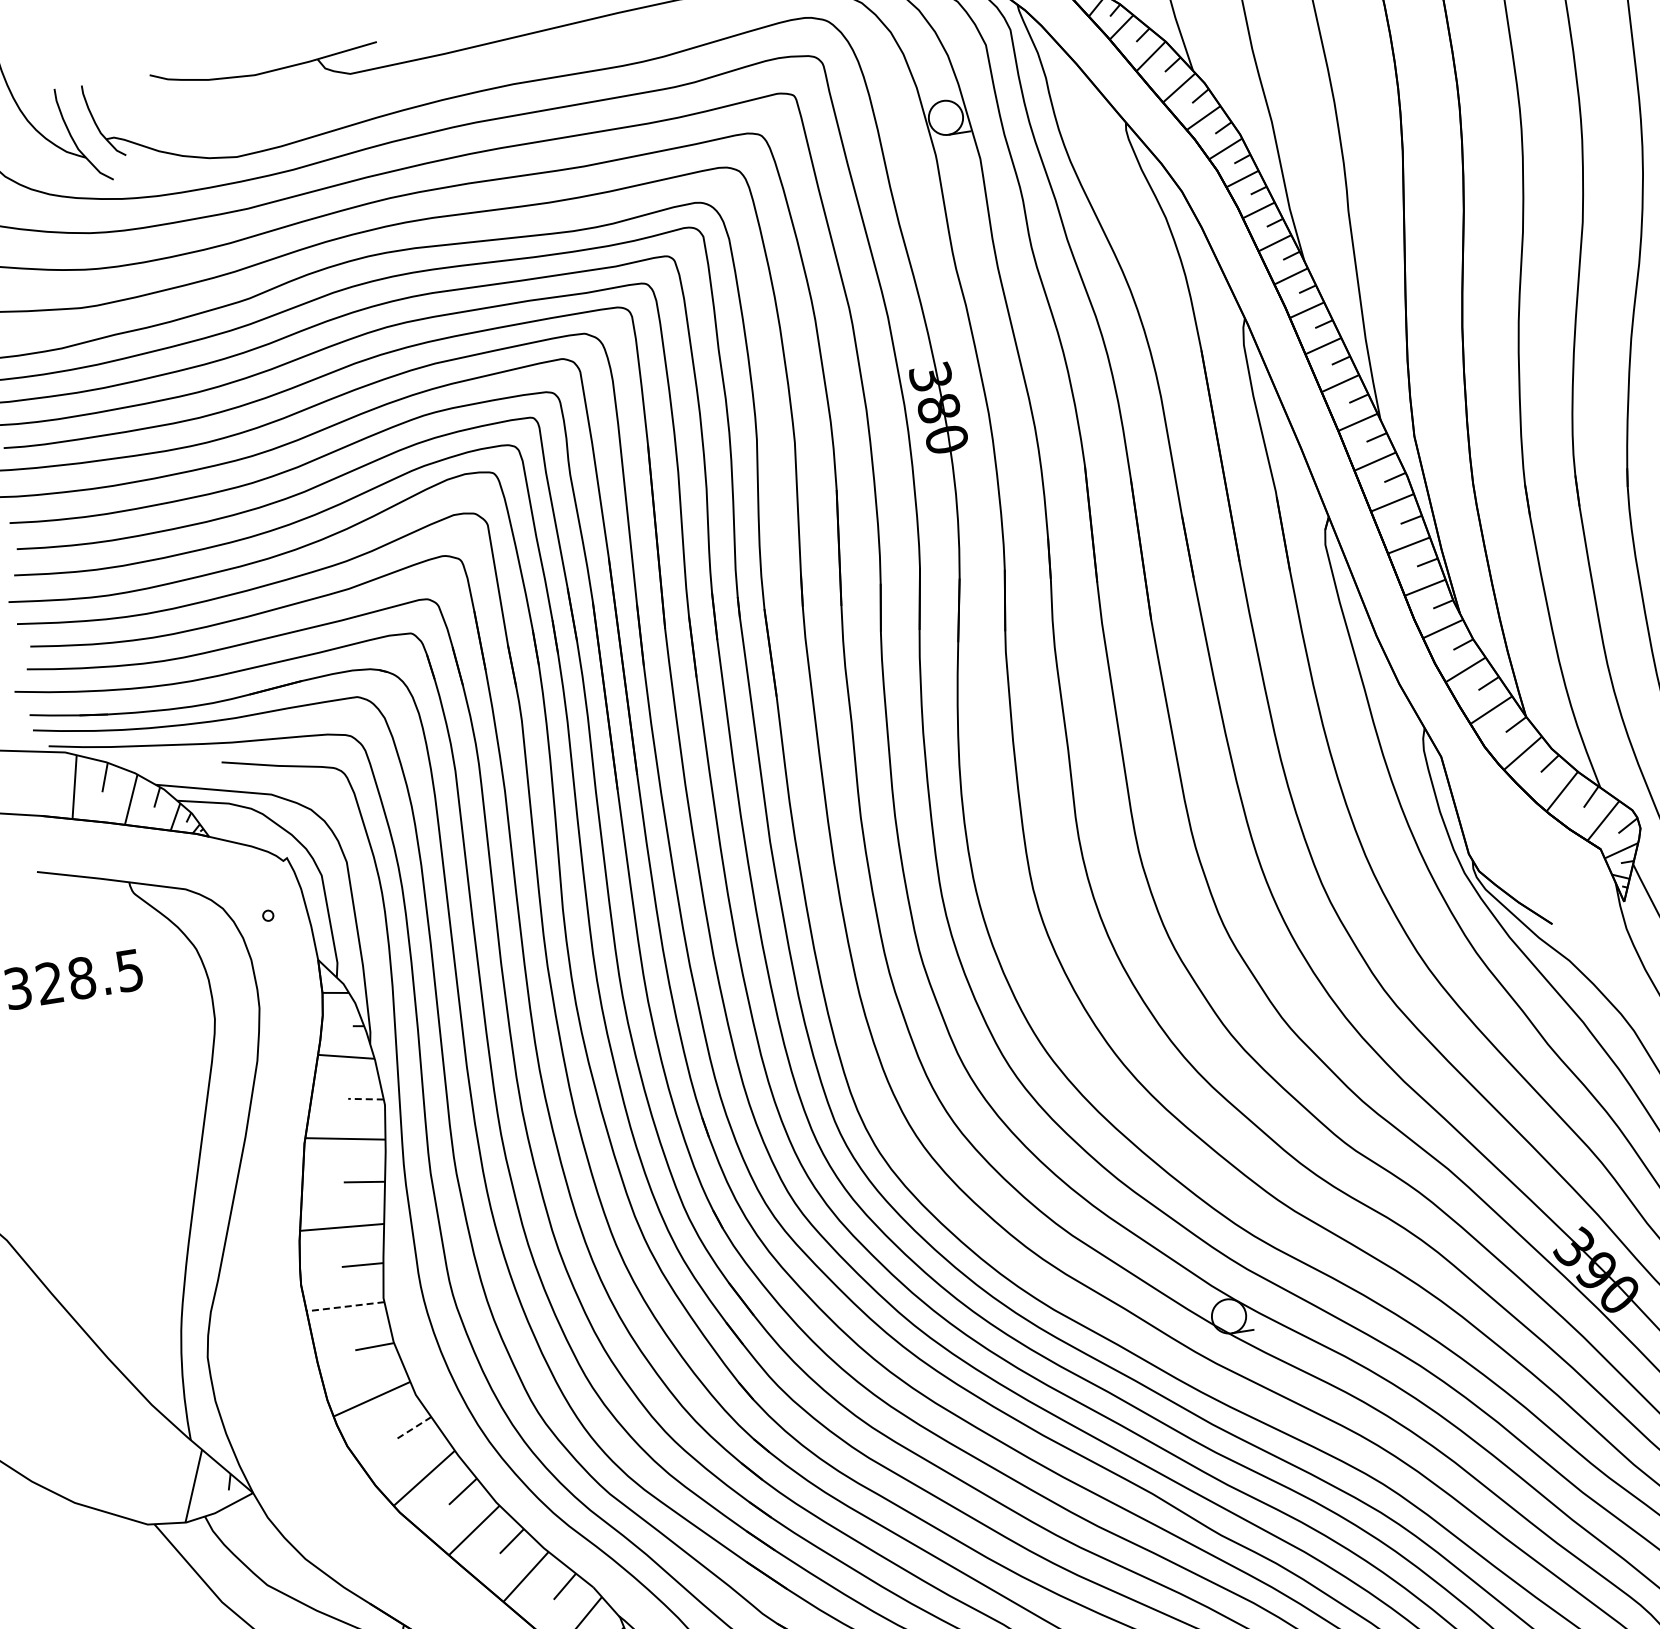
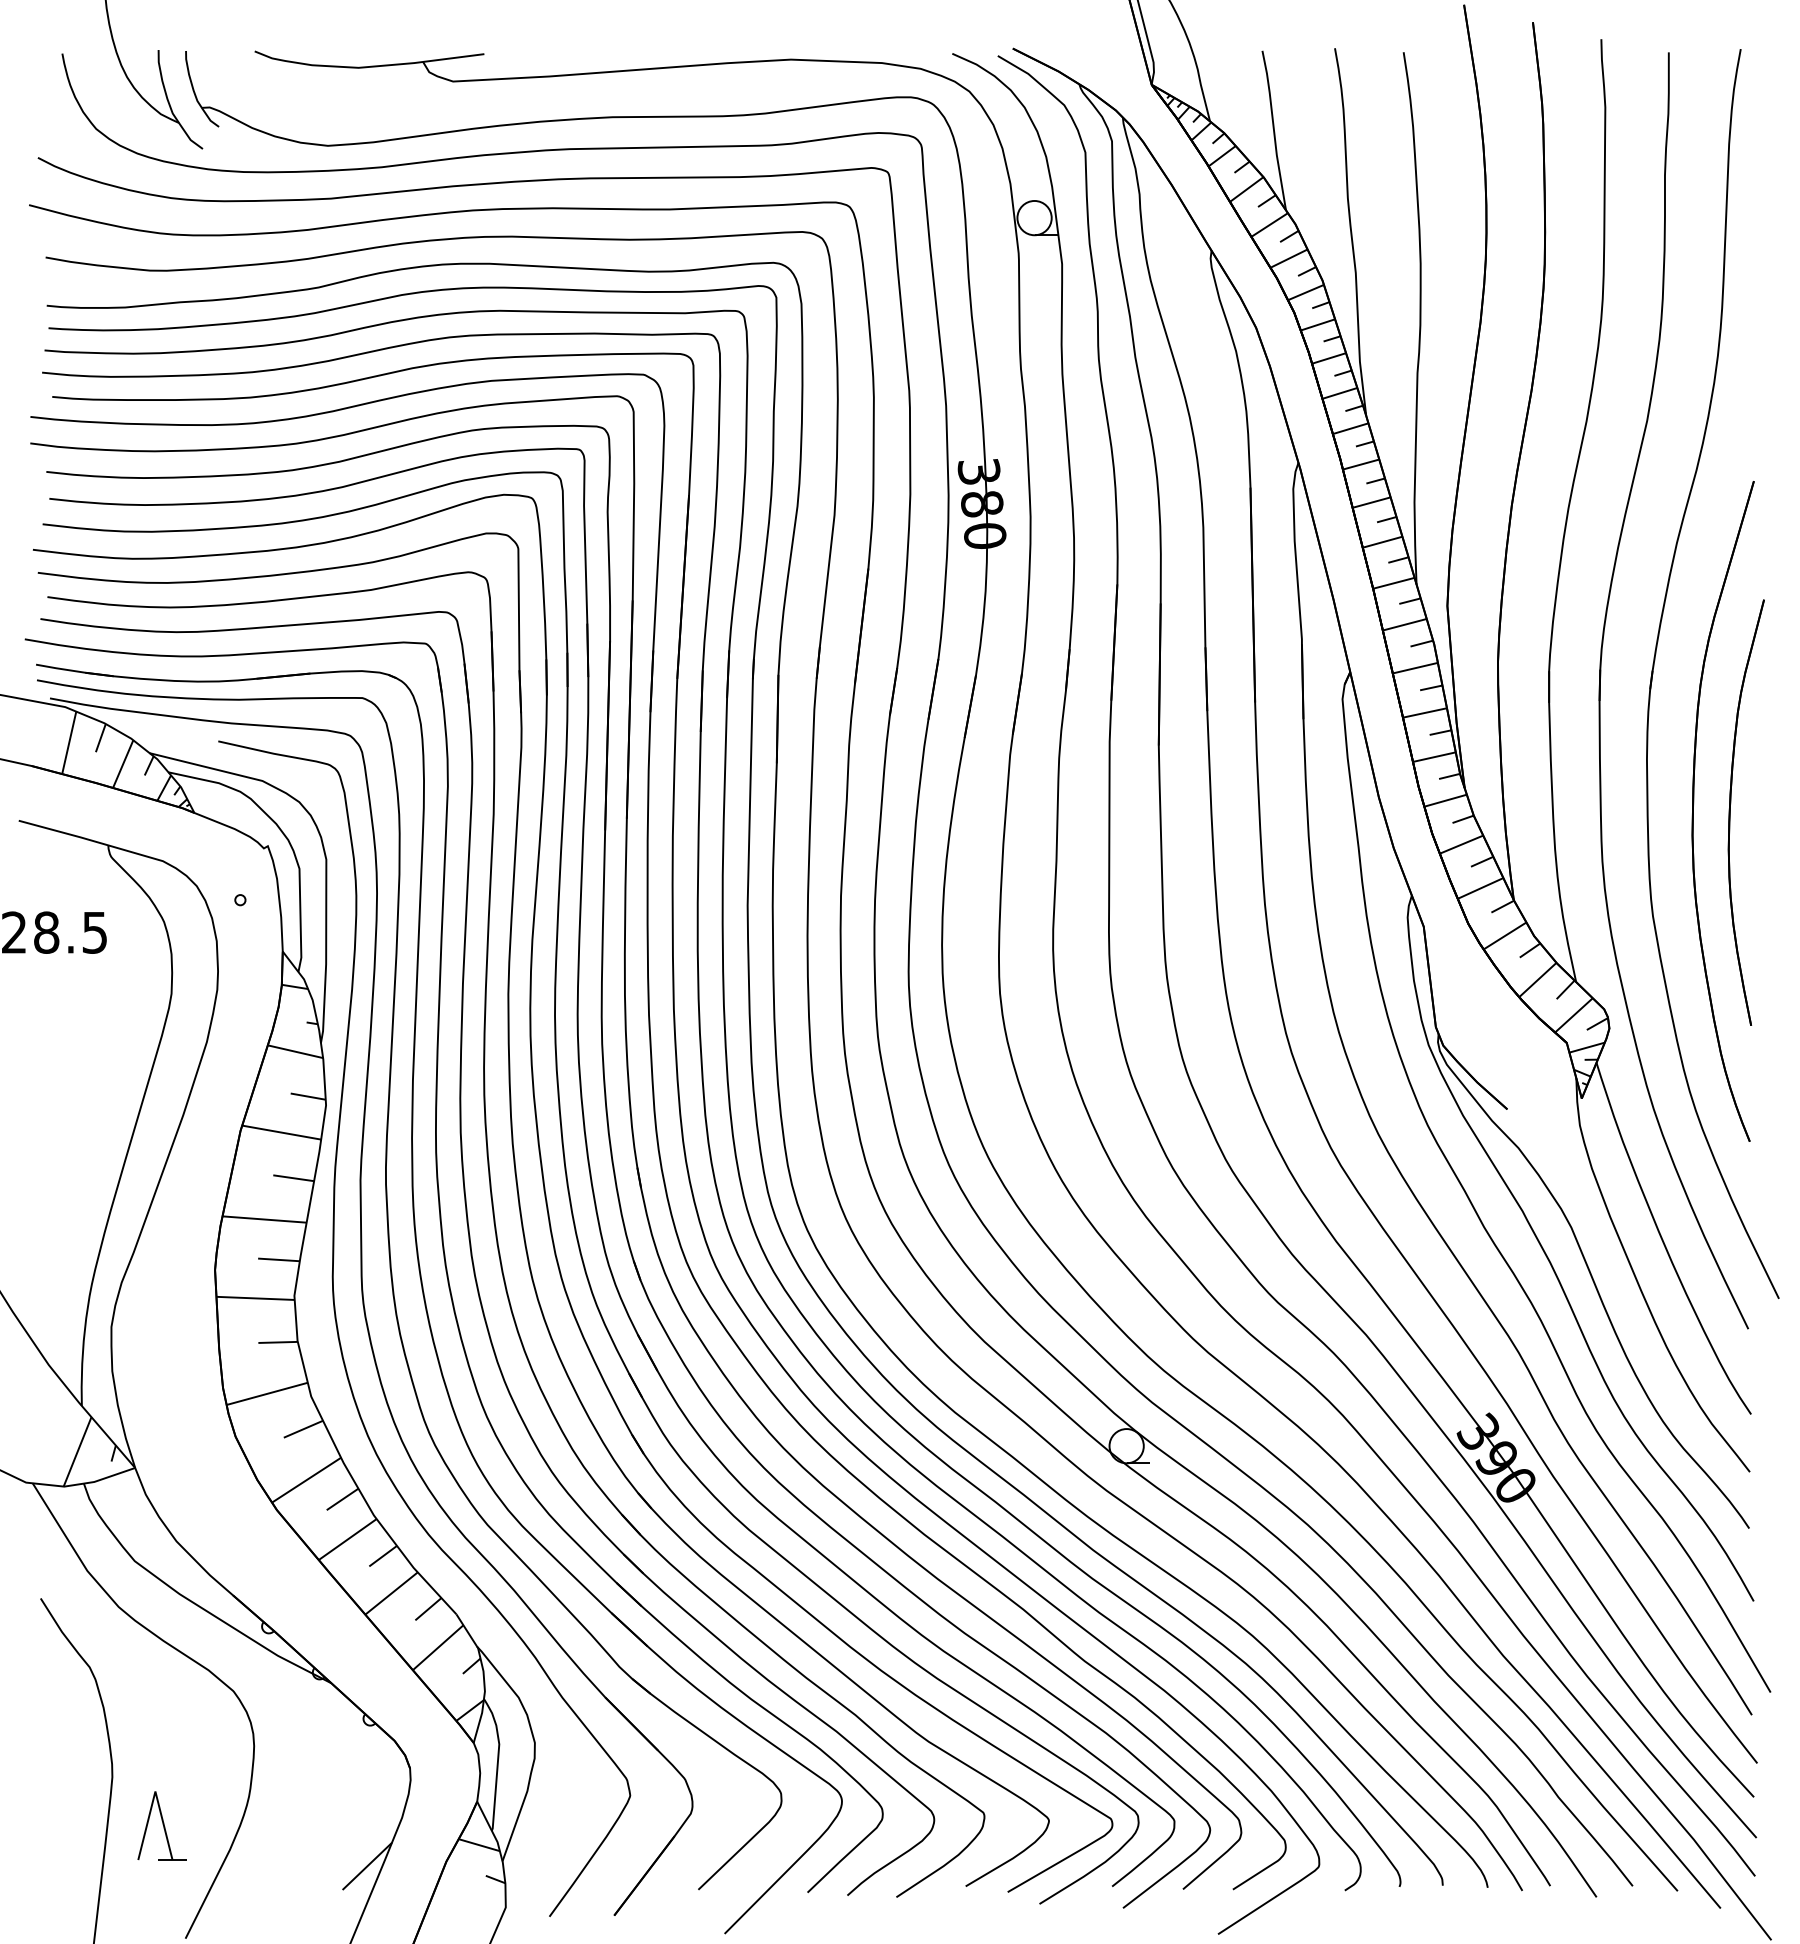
line: (366, 1099) -> (308, 1096), dashed -> solid
line: (345, 1306) -> (255, 1298), dashed -> solid
line: (412, 1428) -> (302, 1429), dashed -> solid

